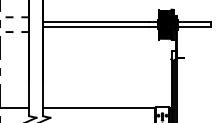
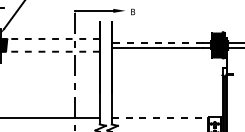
line: (96, 22) -> (157, 43), solid -> dashed
line: (99, 108) -> (160, 117), solid -> dashed

